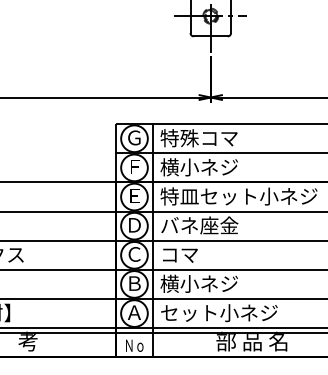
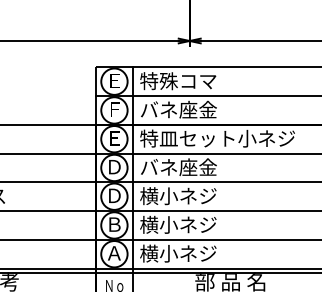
text: (134, 137) -> (114, 80), Ｇ -> Ｅ
text: (199, 167) -> (178, 110), 横小ネジ -> バネ座金
text: (134, 254) -> (114, 195), Ｃ -> Ｄ
text: (198, 254) -> (177, 195), コマ -> 横小ネジ
text: (218, 312) -> (197, 253), セット小ネジ -> 横小ネジ

